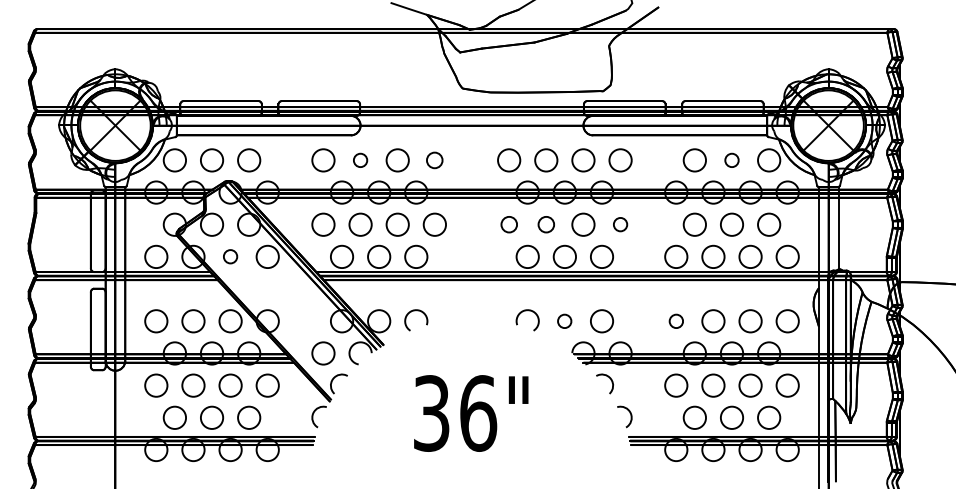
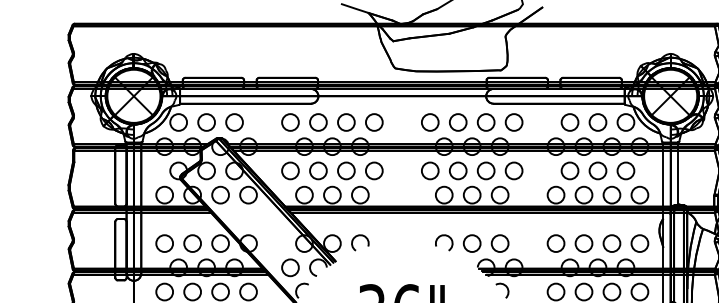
circle: (360, 160) -> (318, 122), size x1.67
circle: (434, 160) -> (374, 122), size x1.43
circle: (731, 160) -> (597, 122), size x1.67
circle: (509, 224) -> (430, 170), size x1.43
circle: (546, 224) -> (458, 170), size x1.43
circle: (620, 224) -> (514, 170), size x1.67
circle: (230, 256) -> (220, 194), size x1.67
circle: (564, 321) -> (471, 243), size x1.67
circle: (676, 321) -> (556, 243), size x1.67

